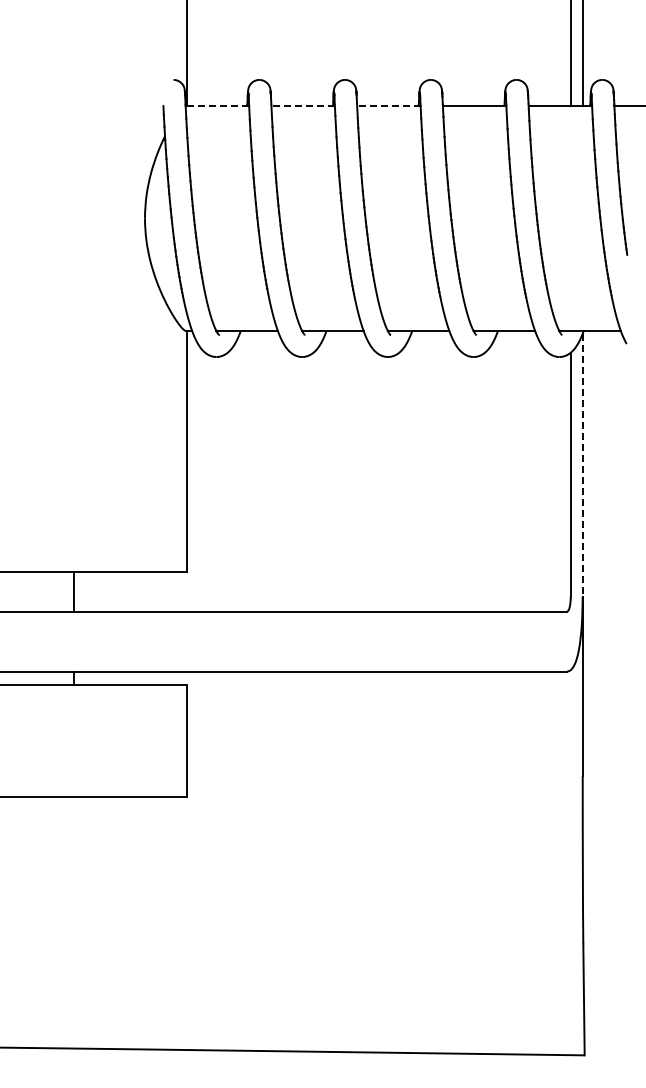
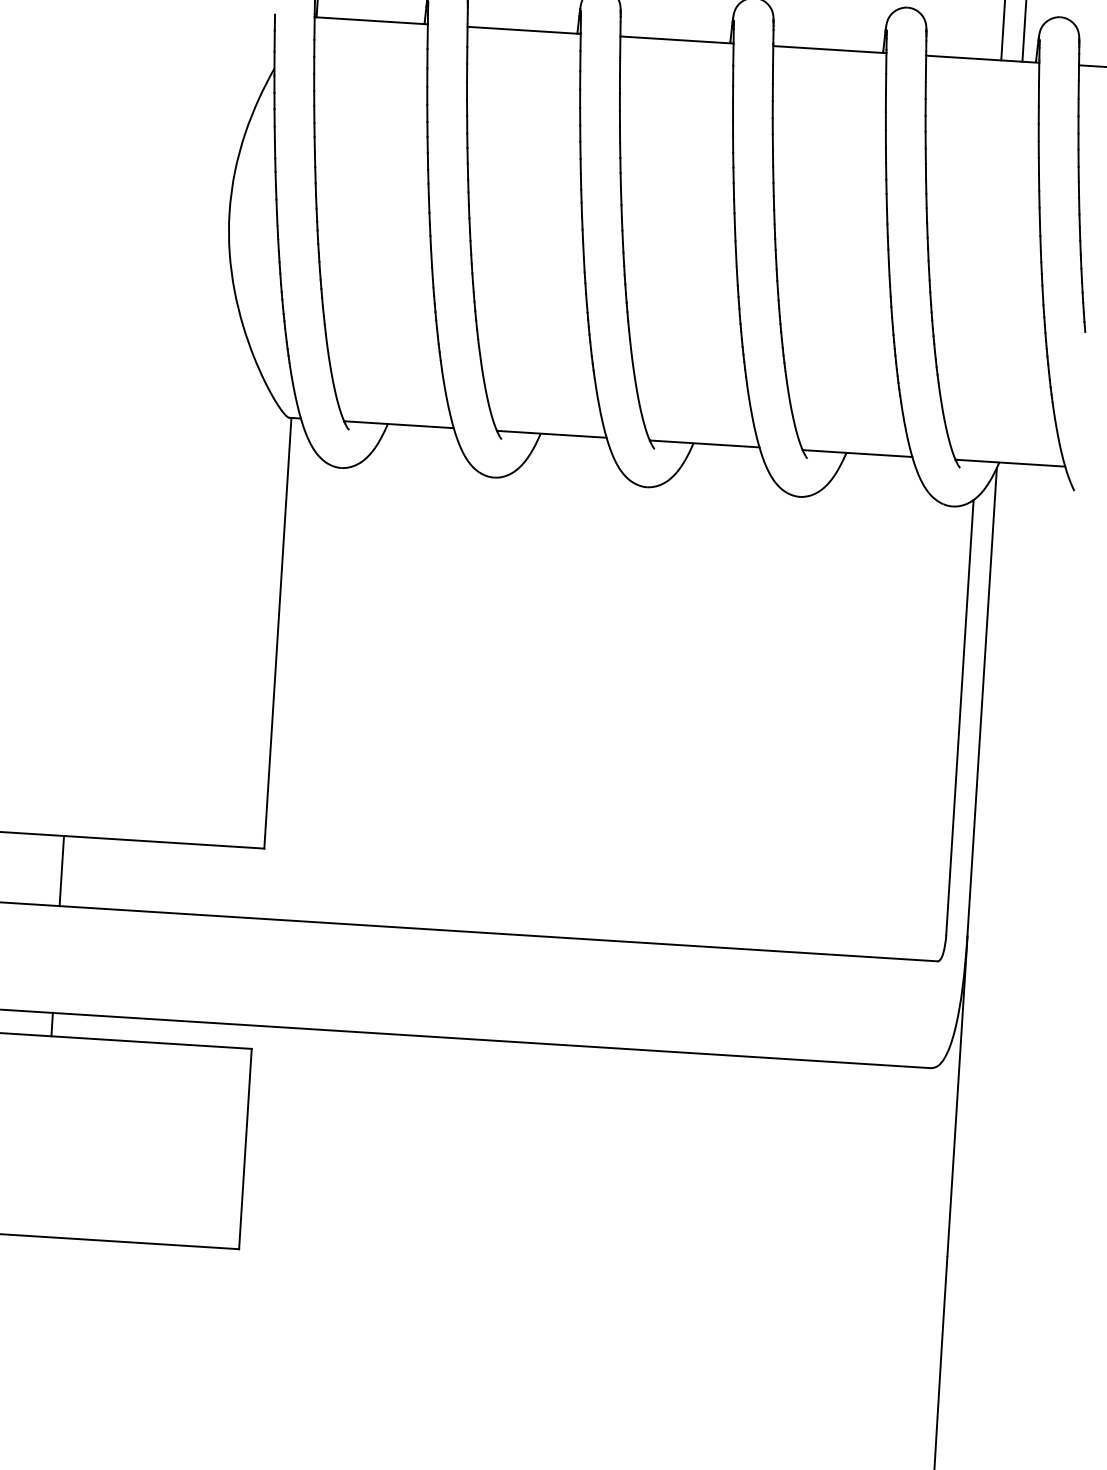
line: (217, 106) -> (371, 21), dashed -> solid
line: (303, 106) -> (524, 31), dashed -> solid
line: (388, 106) -> (676, 40), dashed -> solid
line: (582, 465) -> (981, 702), dashed -> solid

